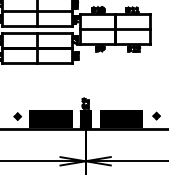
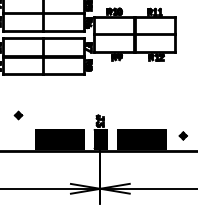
part: (17, 116) -> (18, 115), moved

